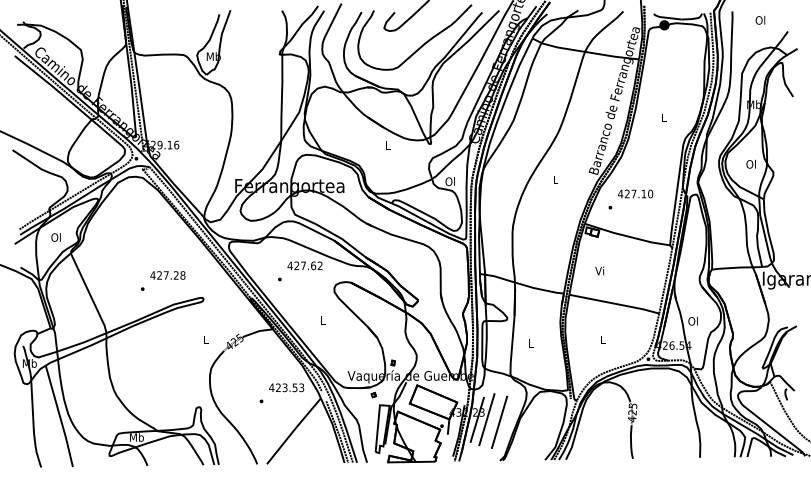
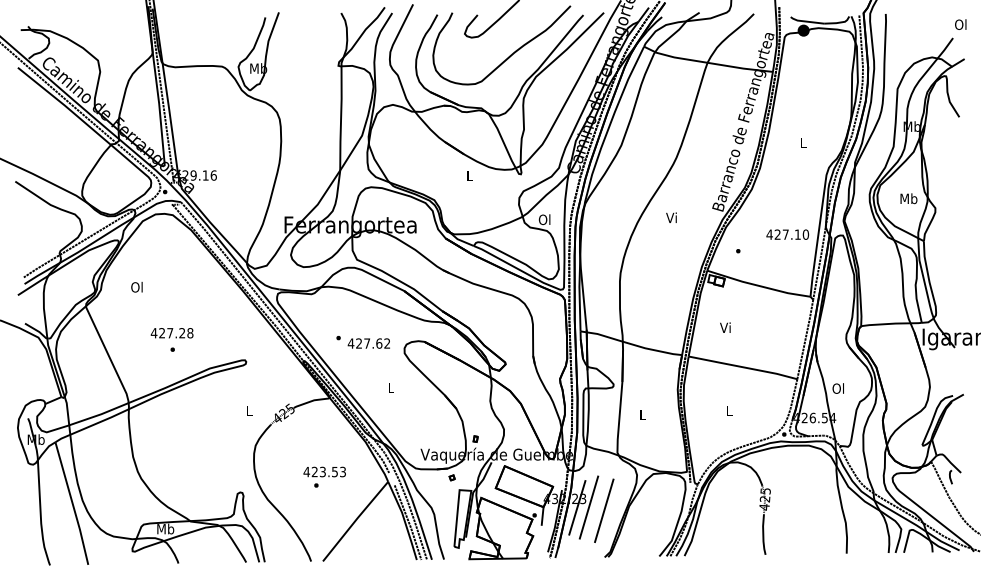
text: (760, 20) -> (960, 24), moved
text: (751, 164) -> (908, 198), Ol -> Mb
text: (555, 179) -> (671, 217), L -> Vi
text: (635, 193) -> (787, 234), moved
text: (55, 237) -> (136, 287), moved
text: (304, 265) -> (368, 343), moved
text: (167, 275) -> (171, 333), moved
text: (286, 387) -> (324, 471), moved

